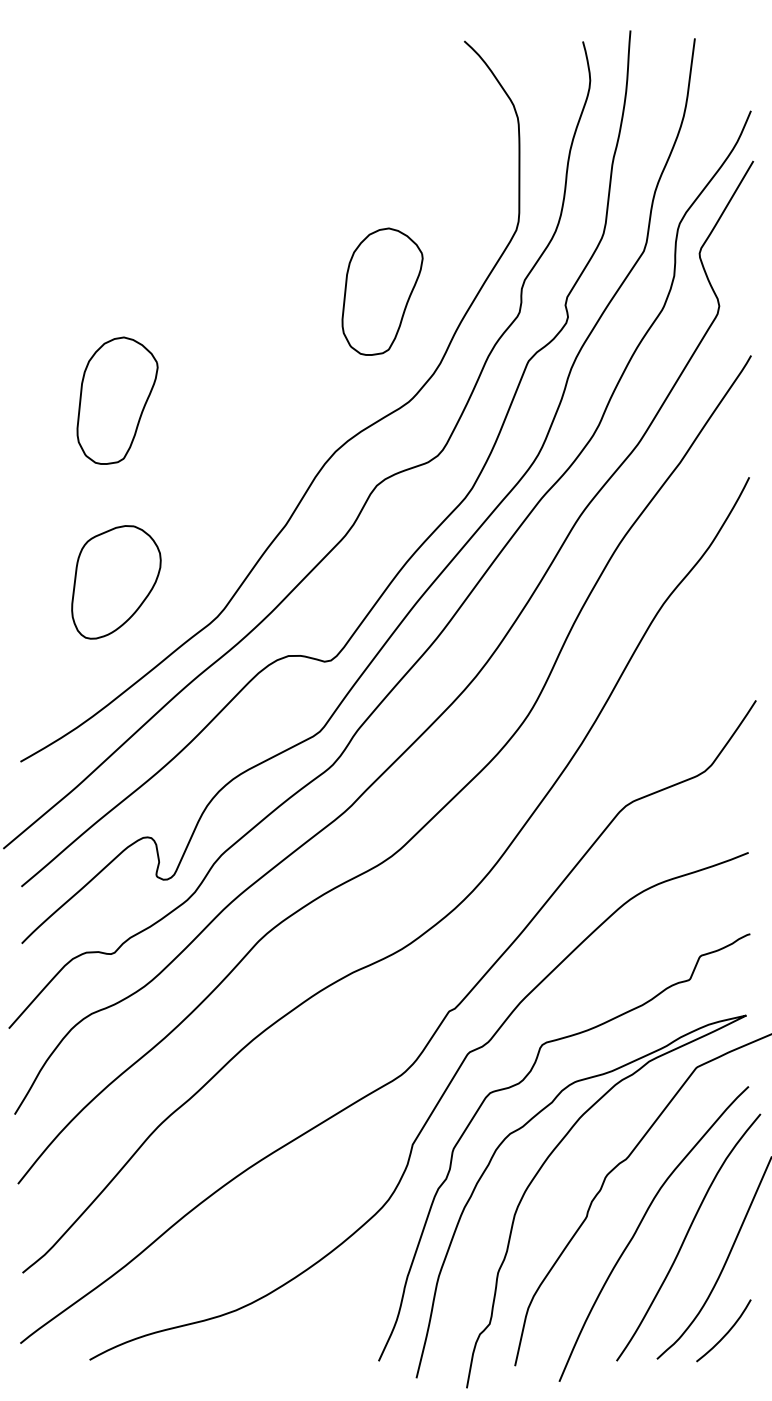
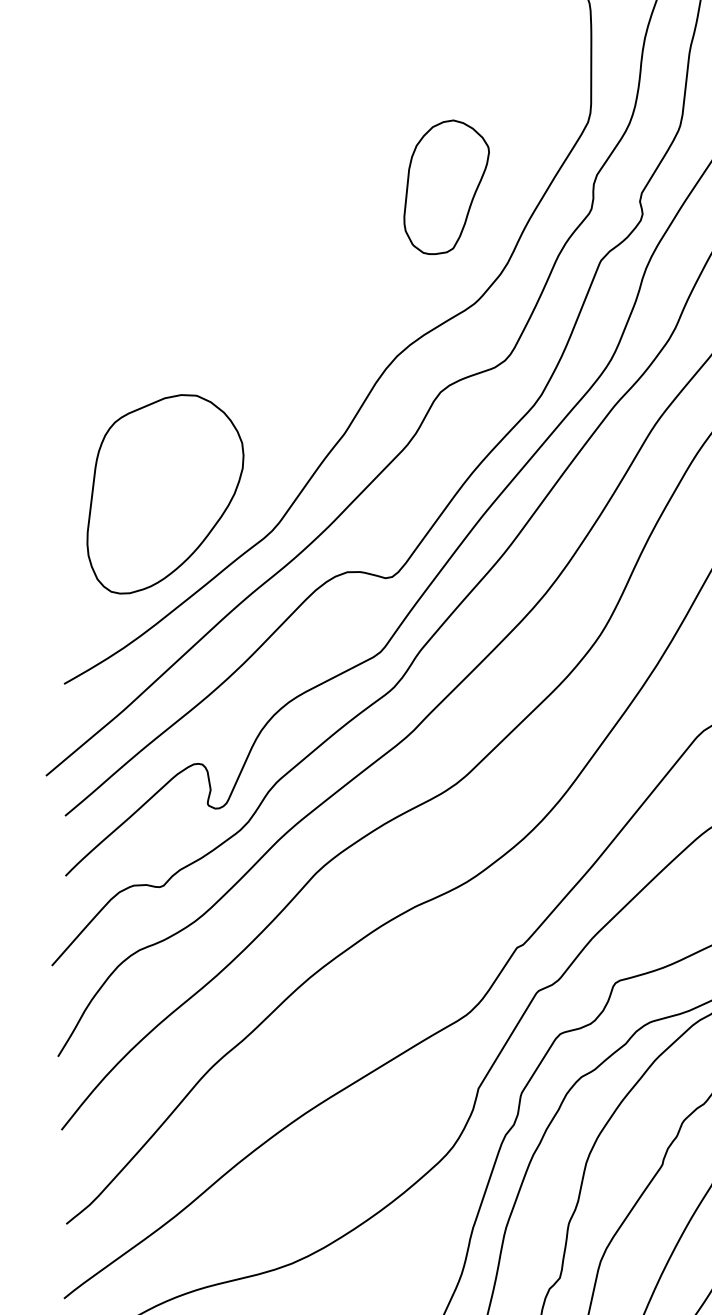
part: (117, 400) -> (166, 302), removed
part: (116, 582) -> (165, 494), size x1.67

